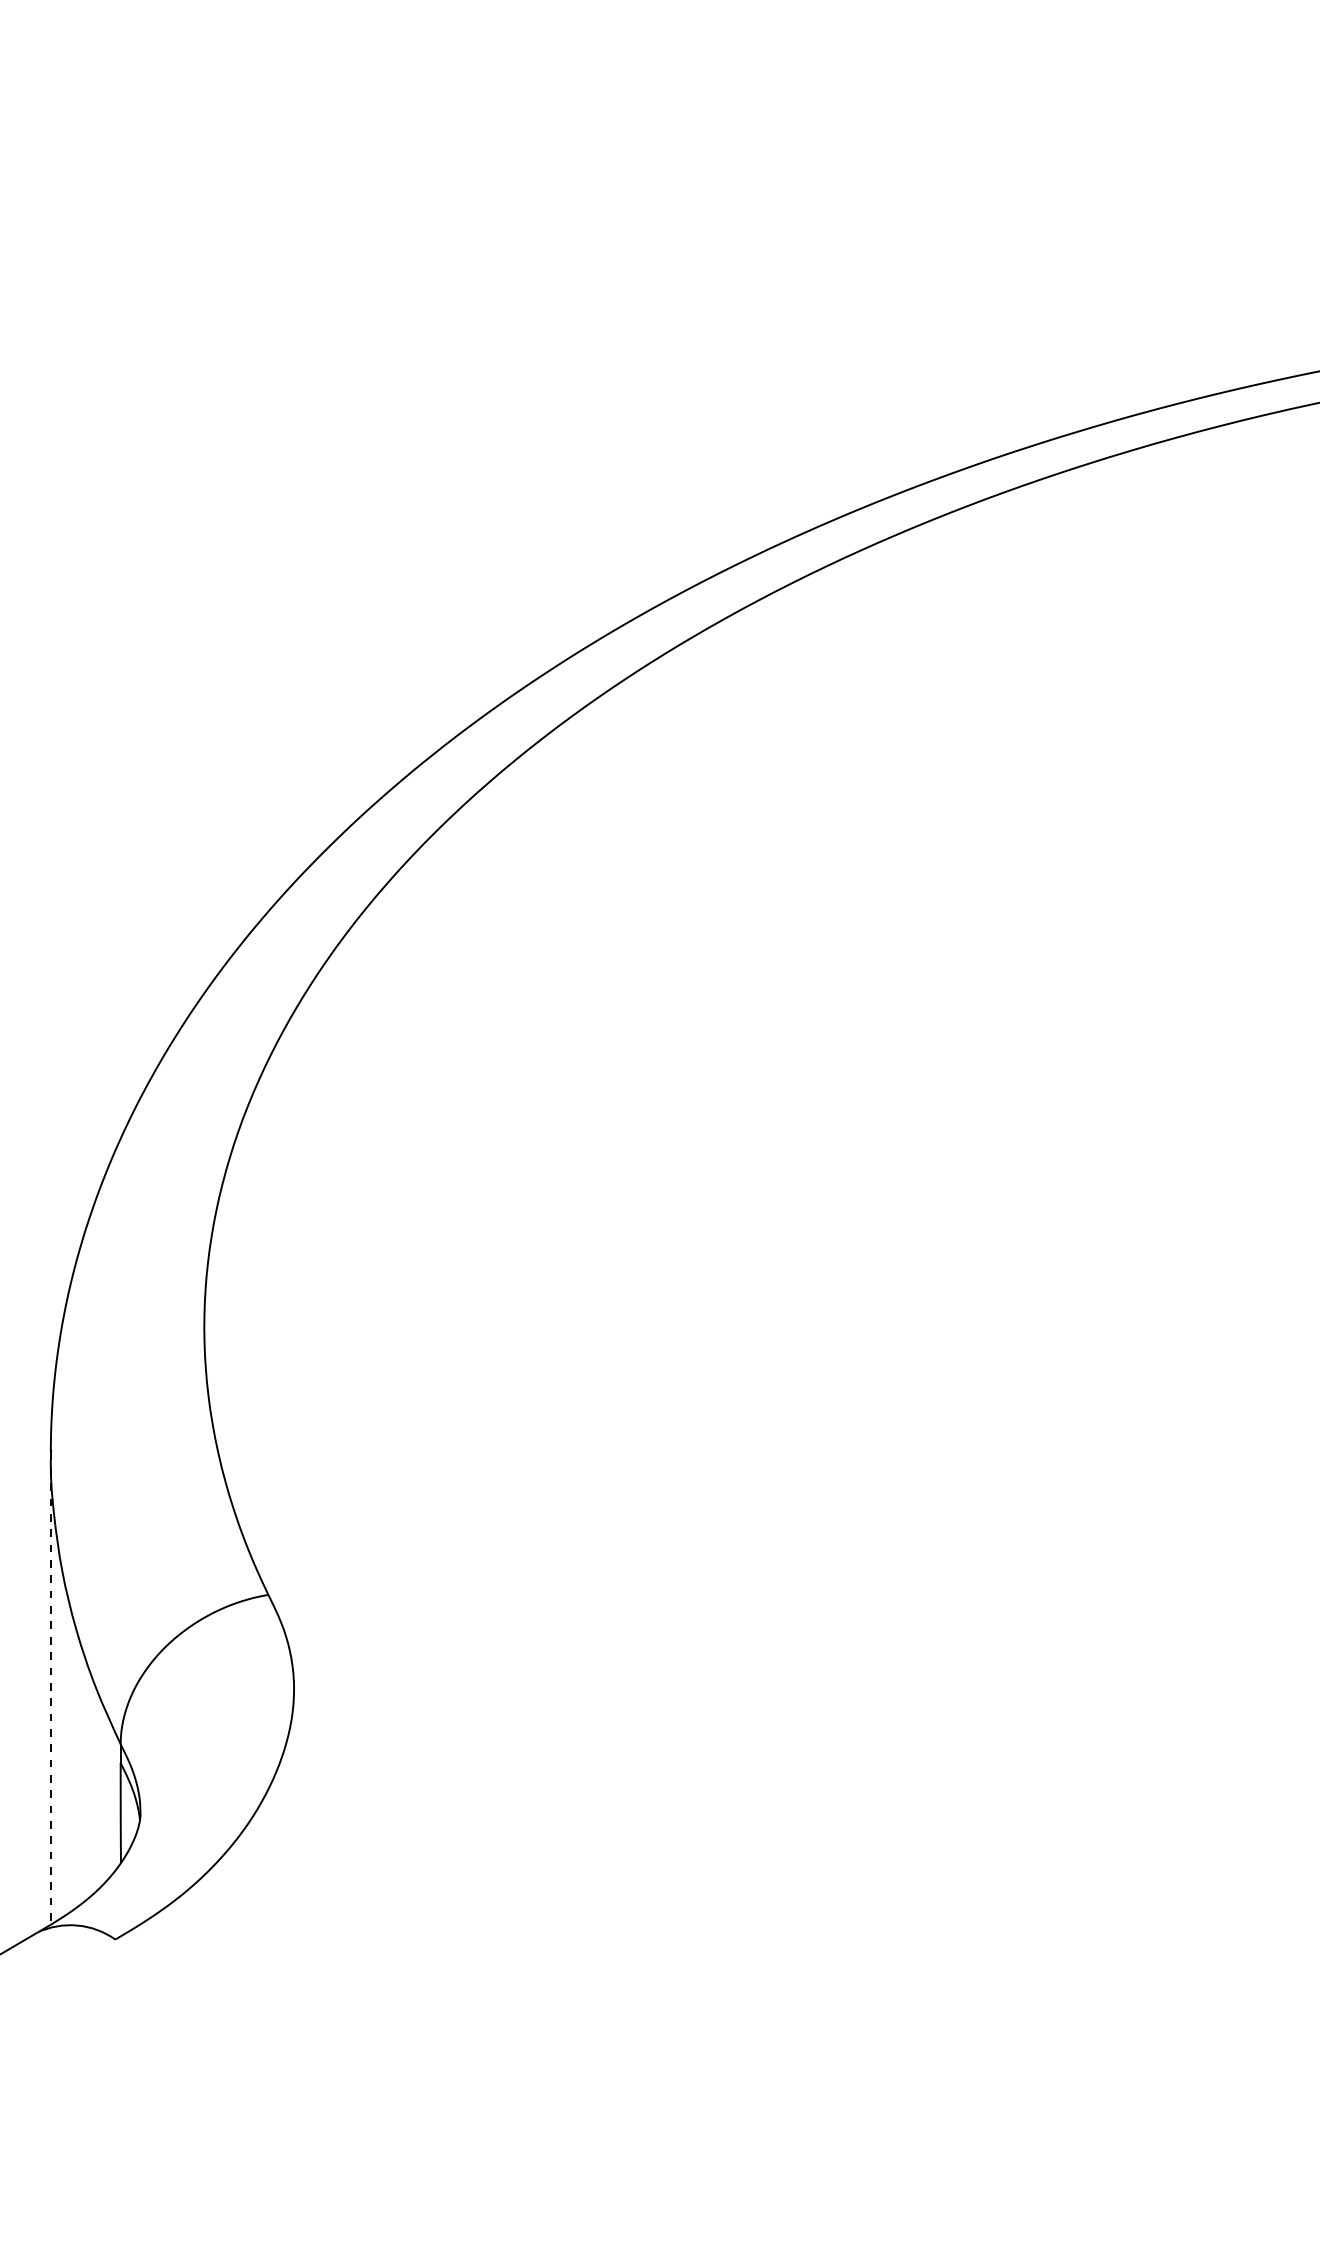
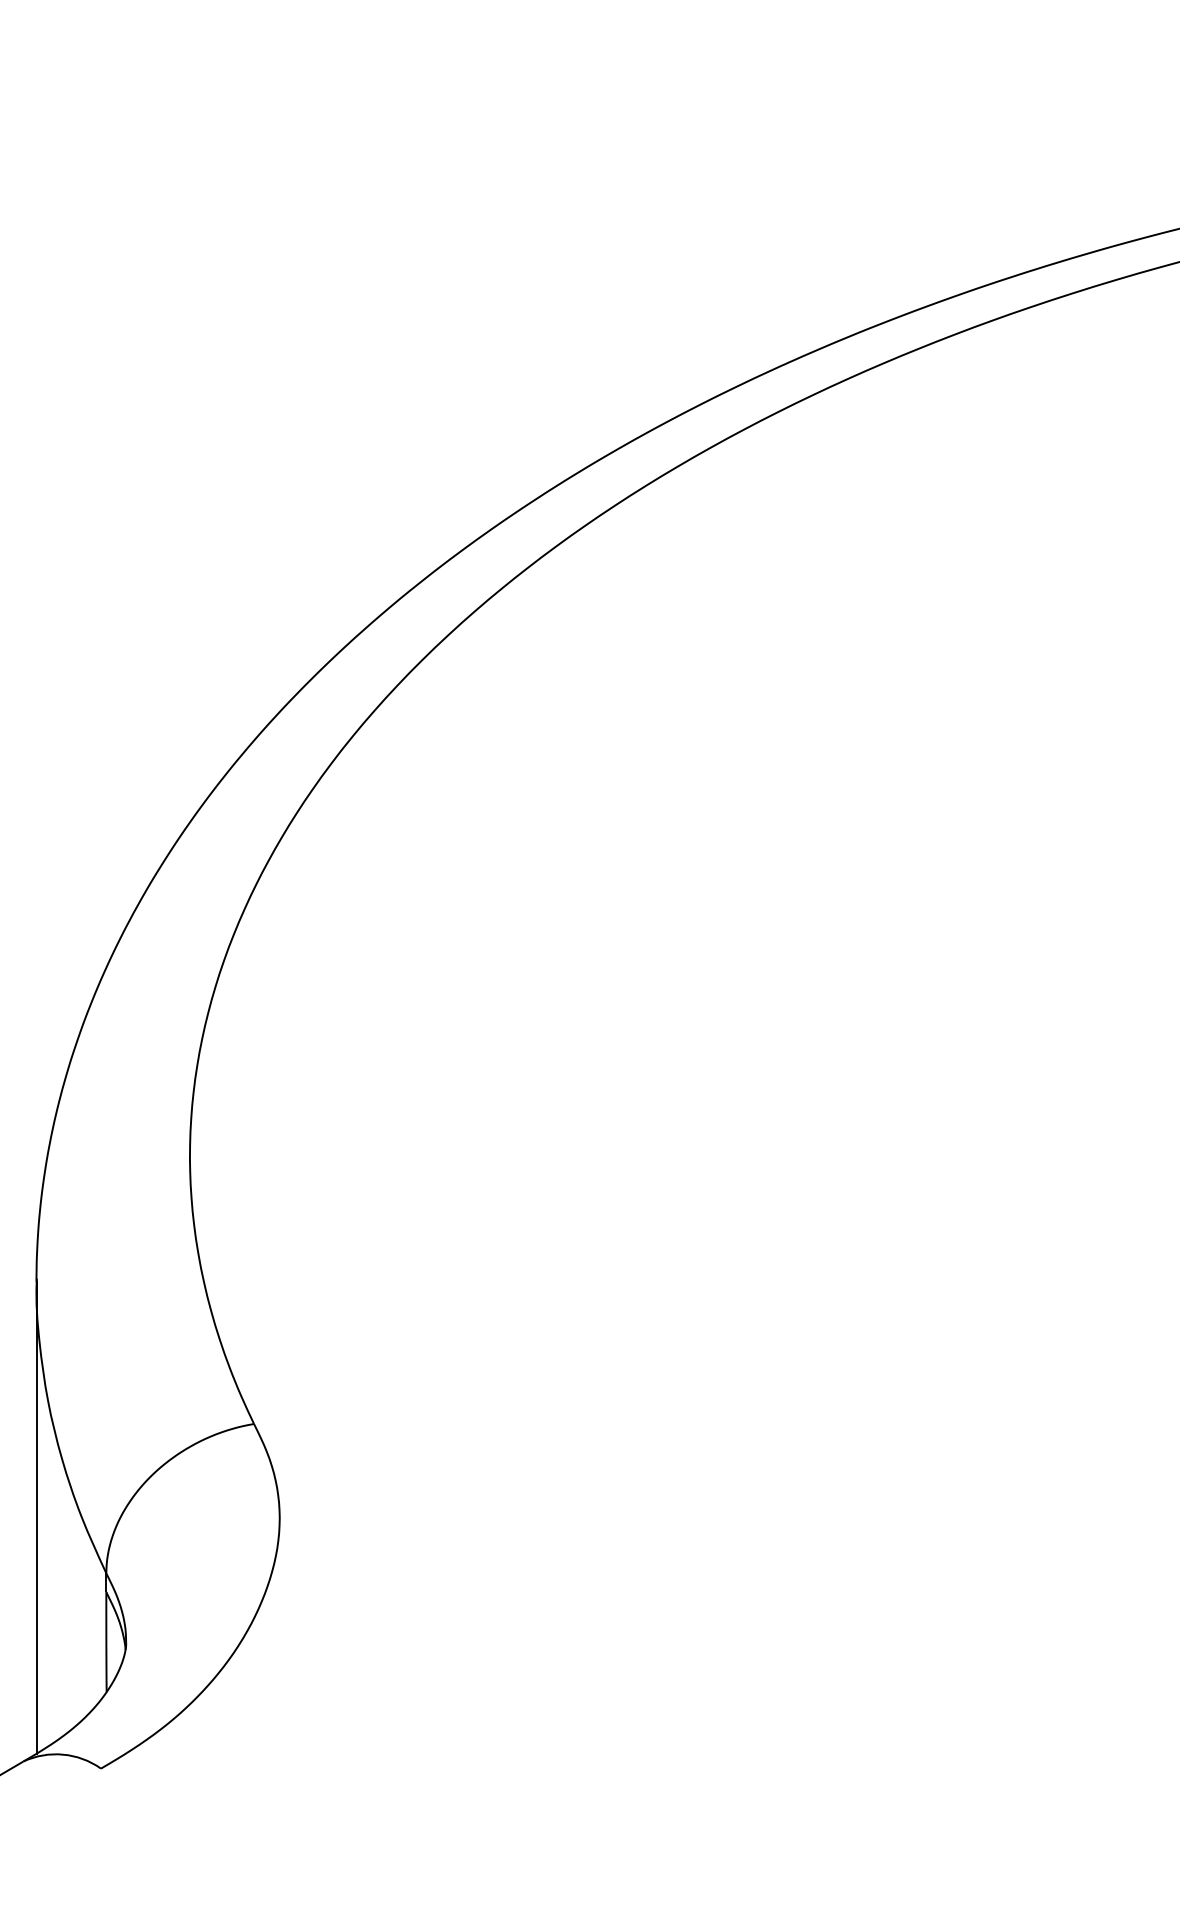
line: (51, 1688) -> (37, 1517), dashed -> solid

